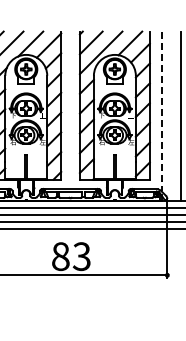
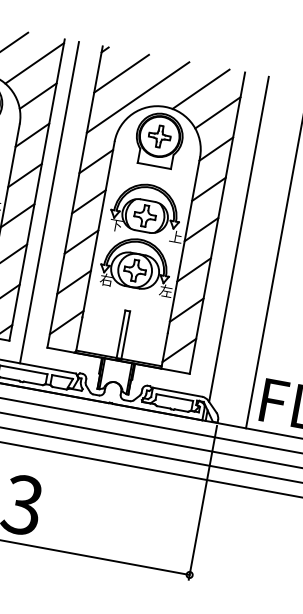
line: (68, 110) -> (50, 202), added
line: (161, 111) -> (238, 239), dashed -> solid

